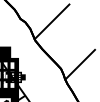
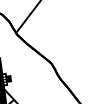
line: (80, 64) -> (73, 55), removed

